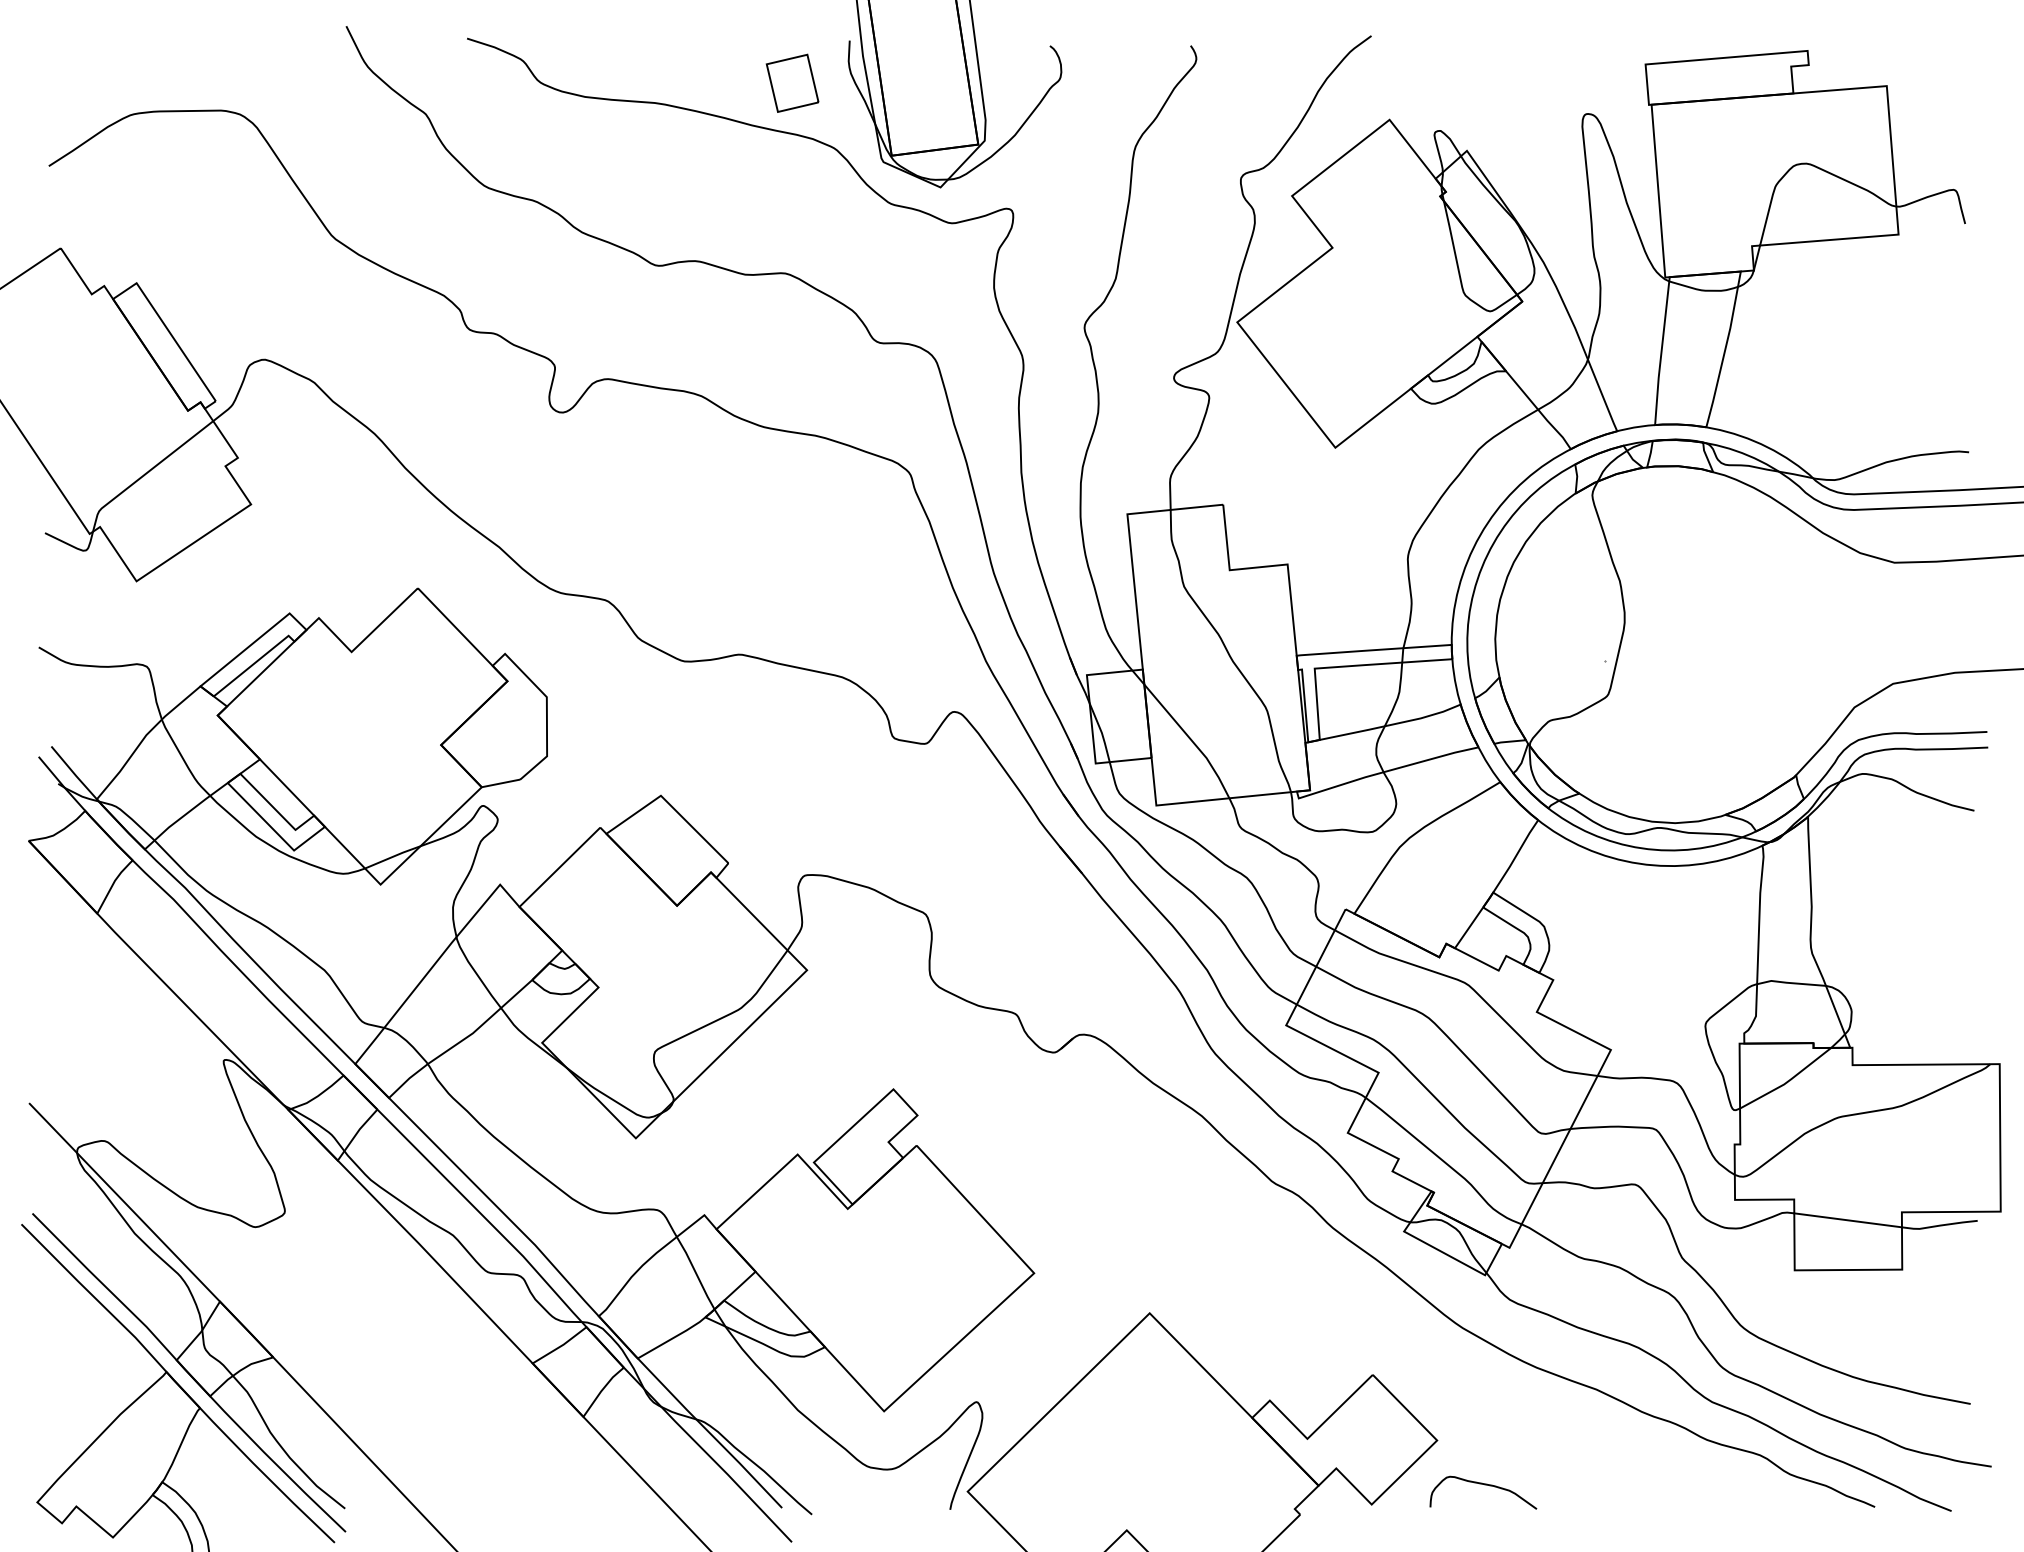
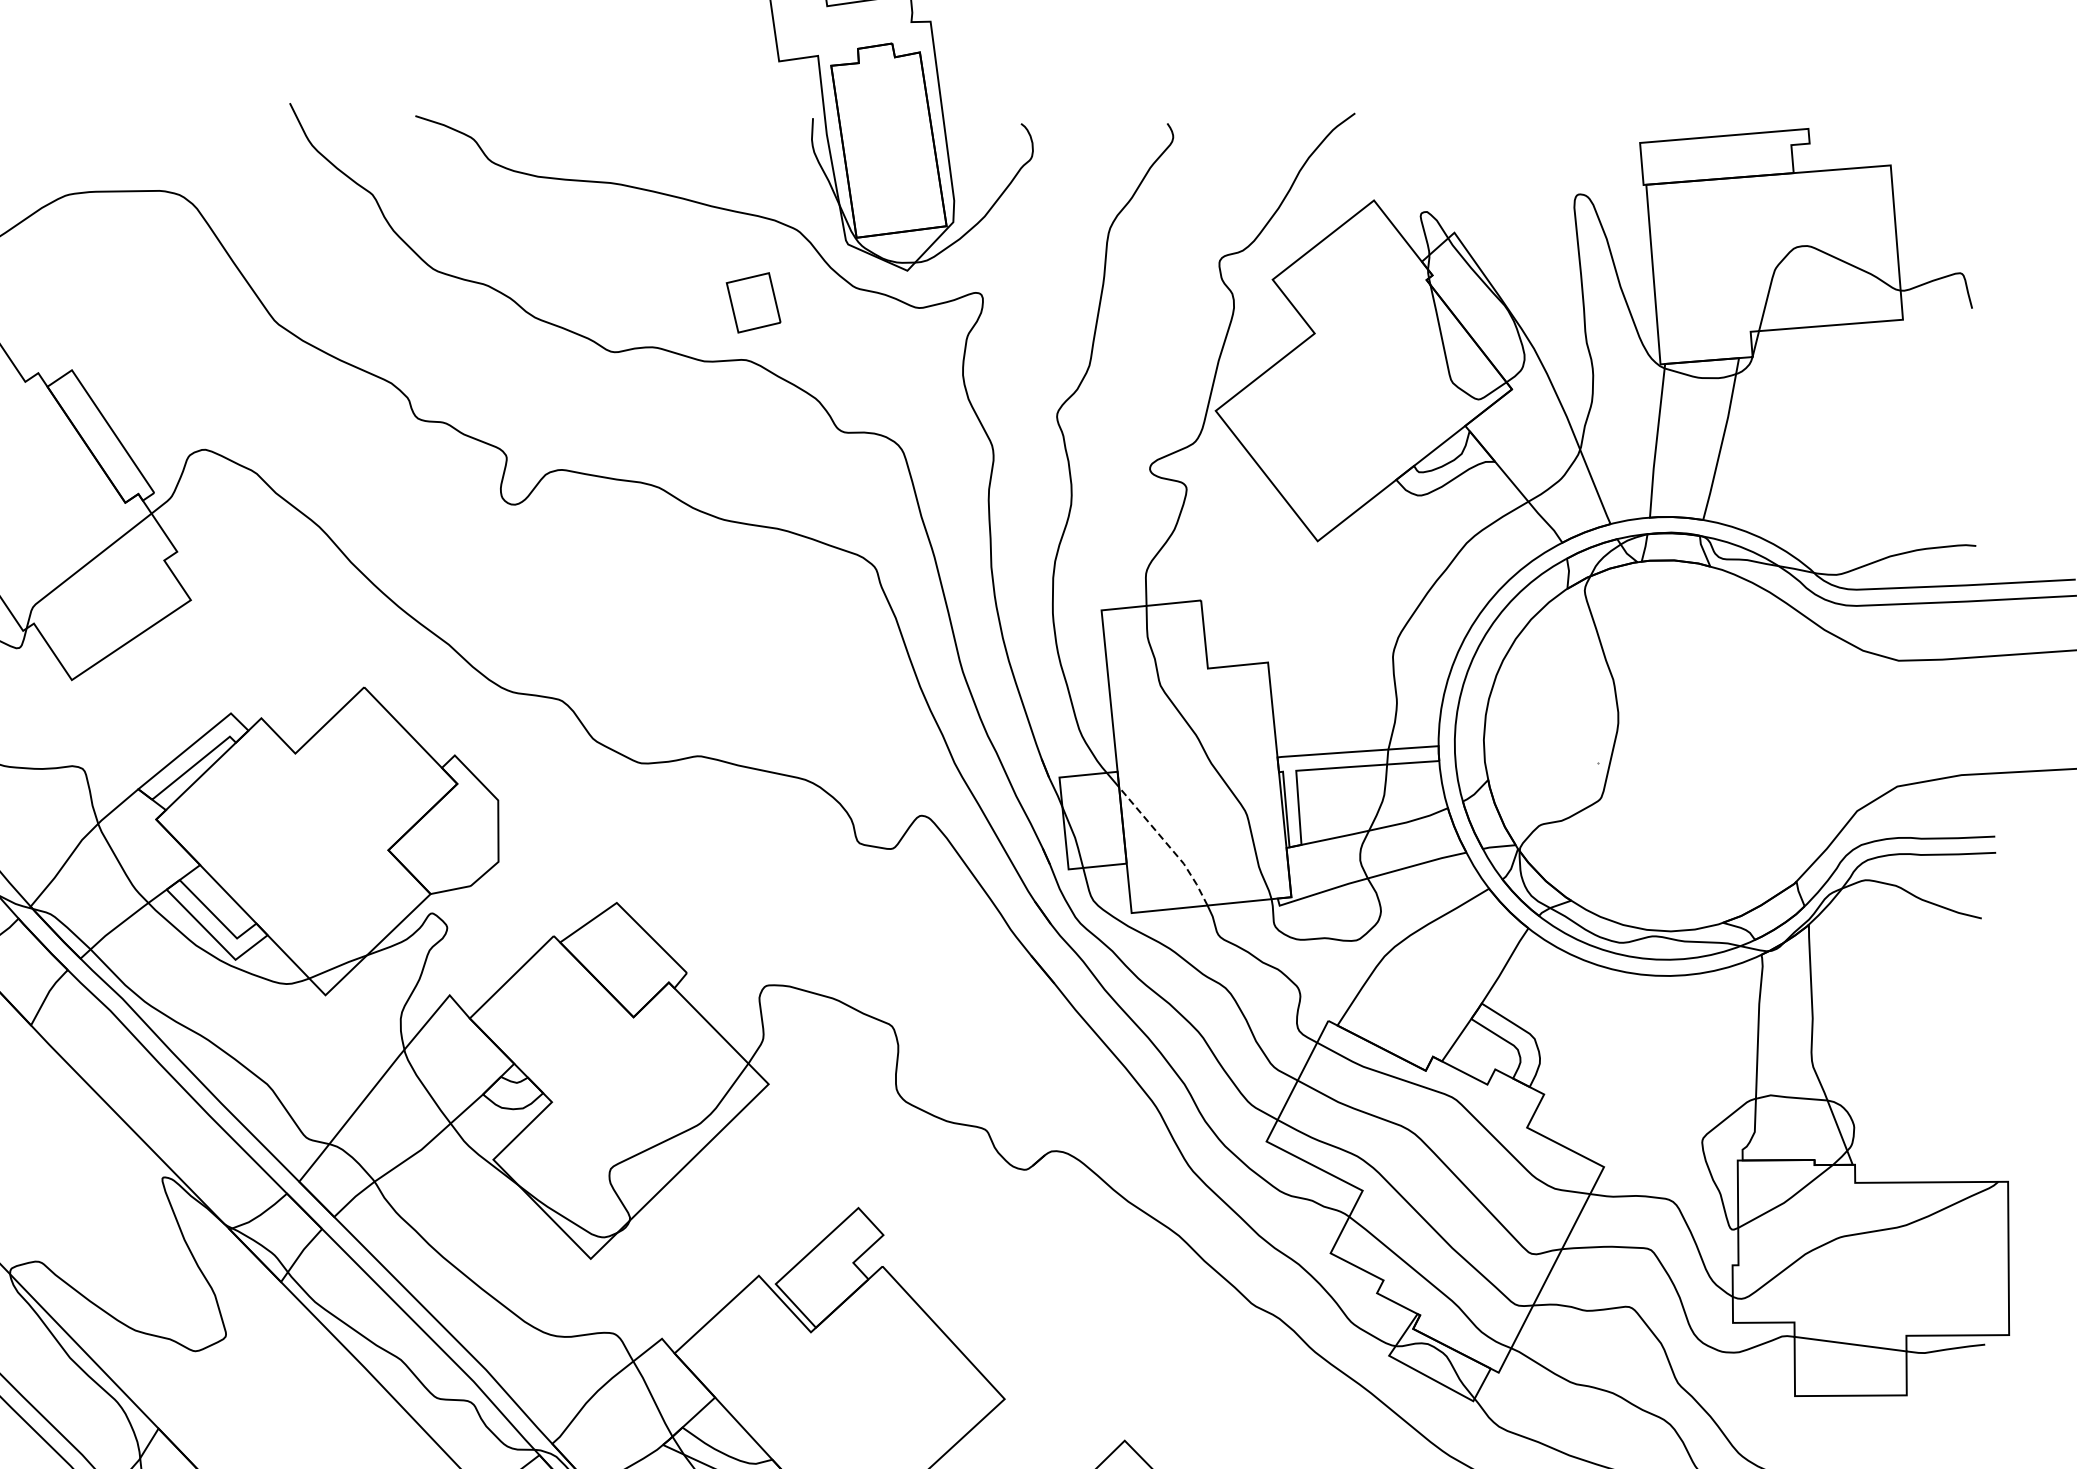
part: (792, 82) -> (753, 301), moved
line: (1191, 739) -> (1168, 844), solid -> dashed

